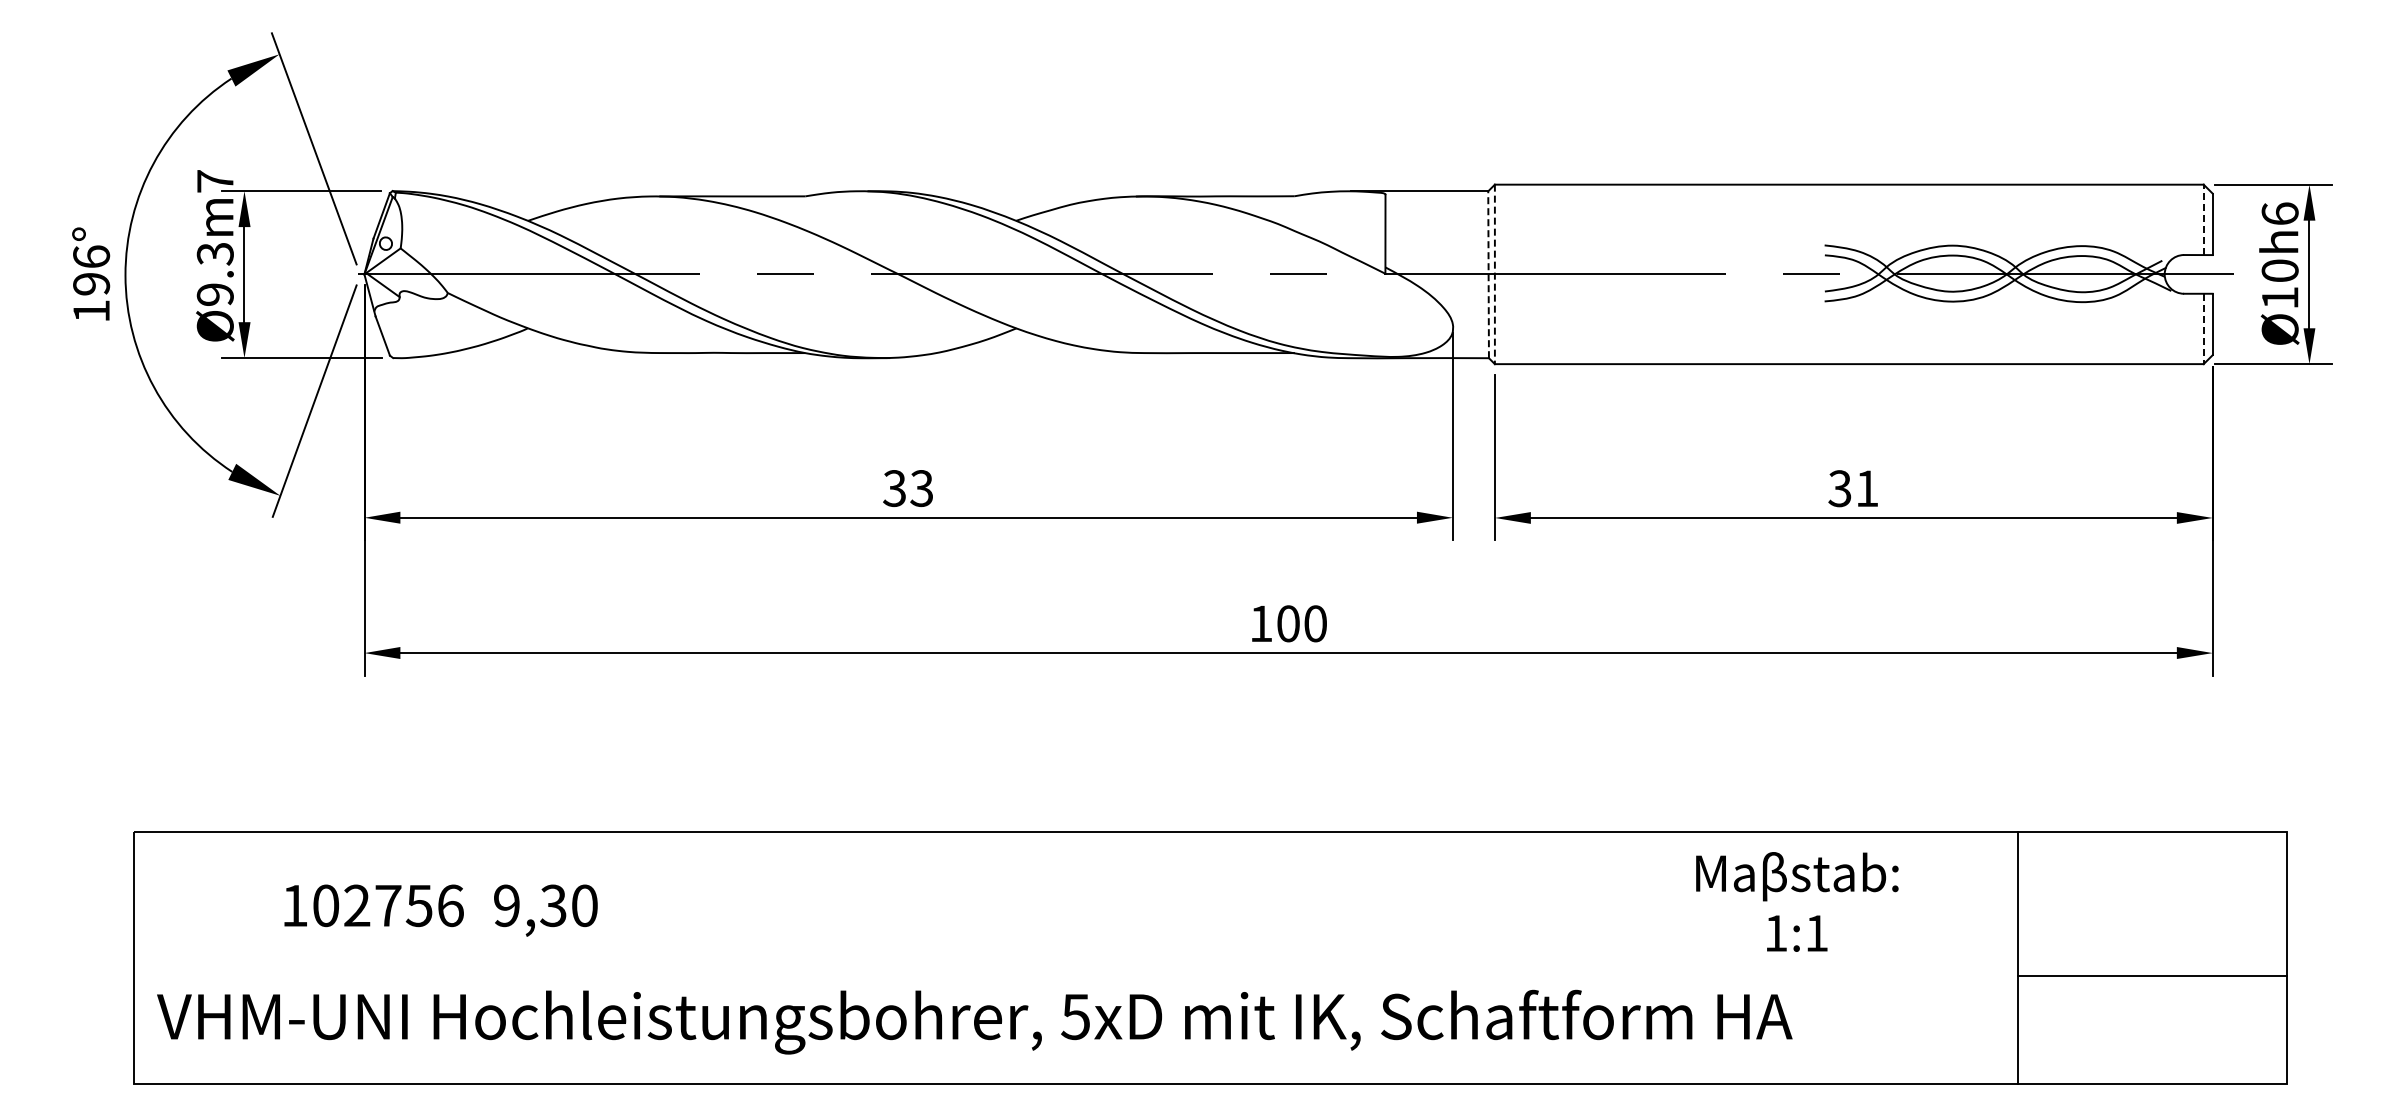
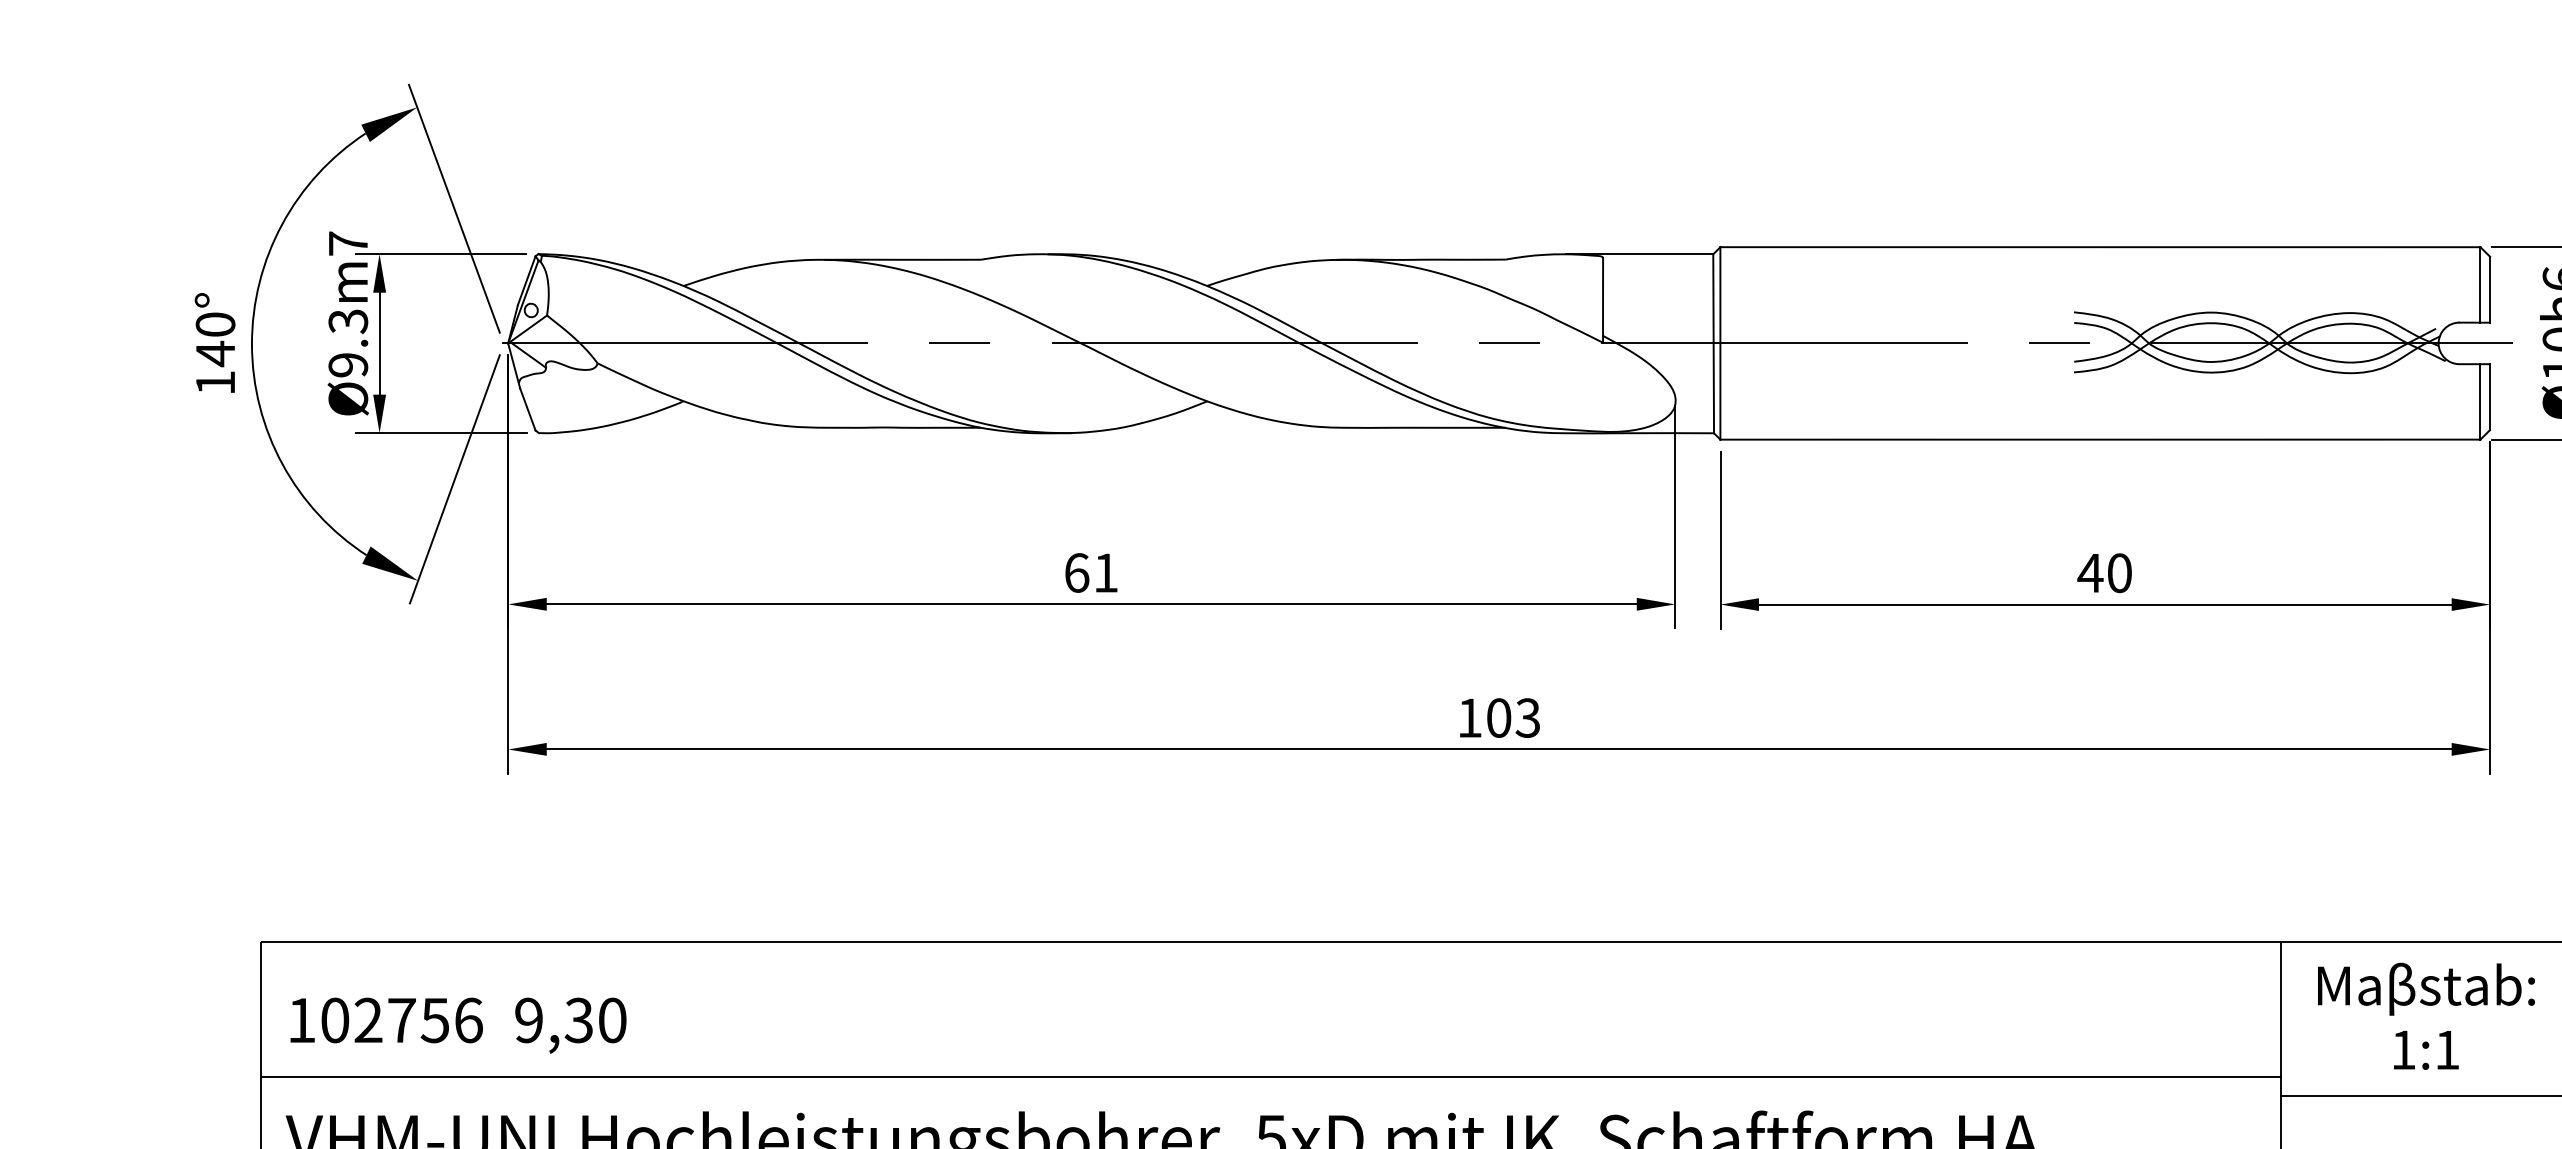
line: (2203, 219) -> (2480, 284), dashed -> solid
text: (91, 270) -> (215, 339), 196° -> 140°
line: (1488, 274) -> (1713, 343), dashed -> solid
line: (1494, 274) -> (1719, 343), dashed -> solid
line: (2203, 329) -> (2480, 402), dashed -> solid
text: (907, 488) -> (1090, 572), 33 -> 61
text: (1852, 488) -> (2103, 572), 31 -> 40
text: (1314, 623) -> (1526, 717), 100 -> 103
text: (1797, 901) -> (2426, 1015), moved
text: (440, 910) -> (457, 1025), moved
line: (1075, 958) -> (1270, 1076), added

